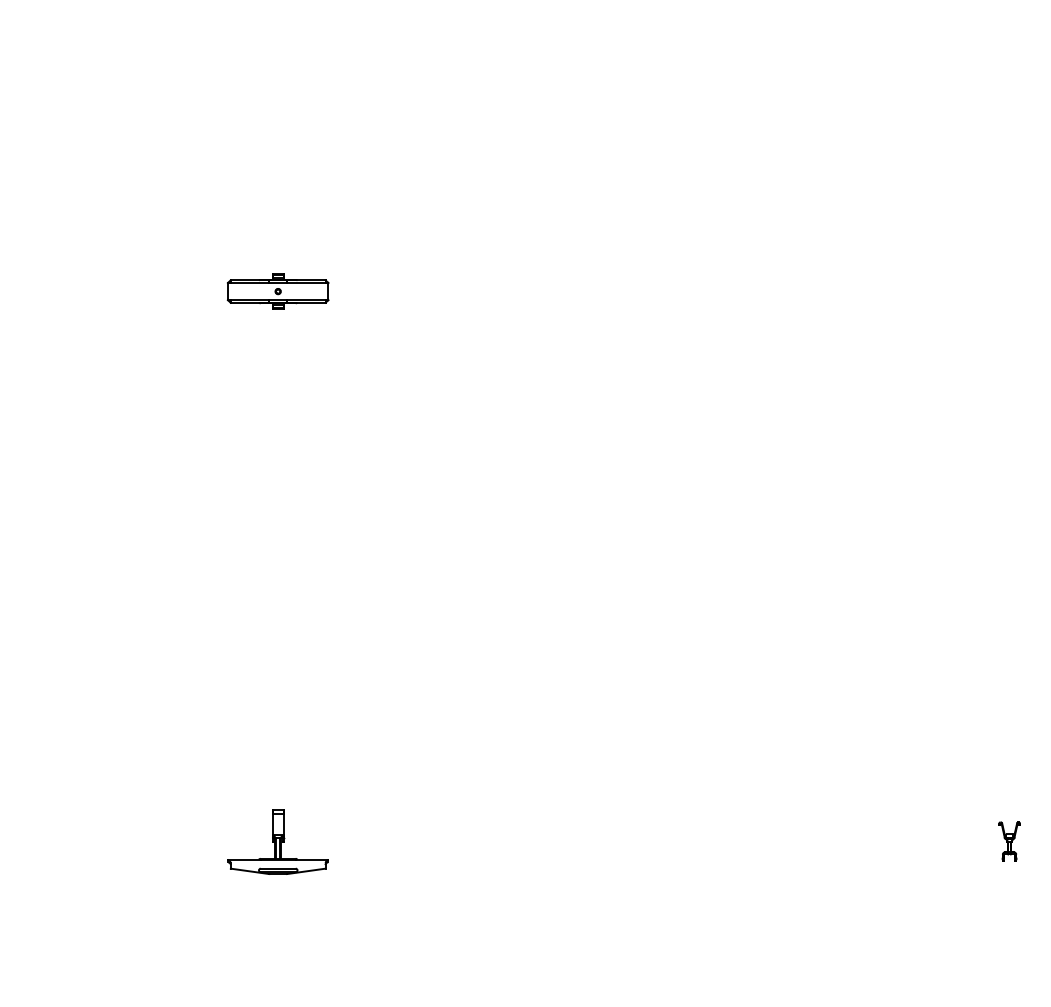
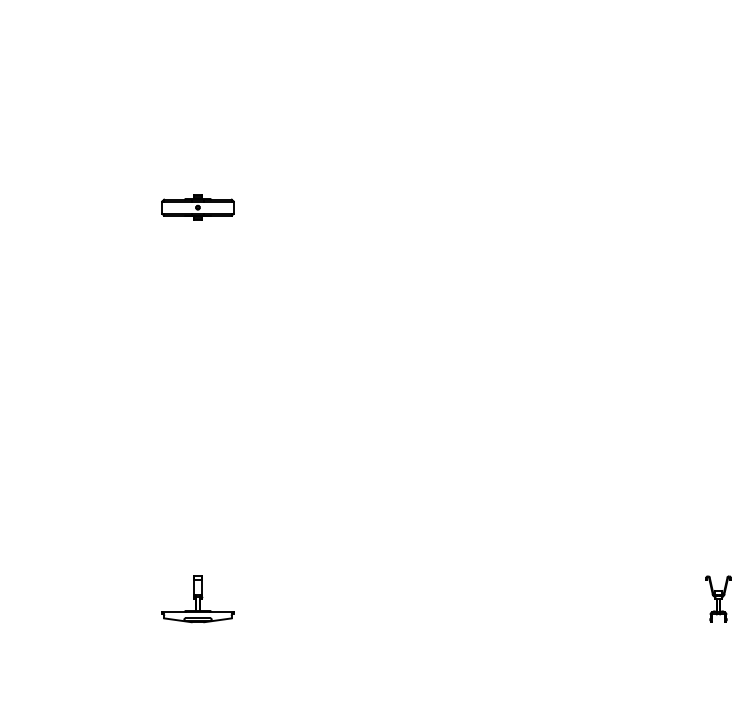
part: (1009, 840) -> (718, 598), size x1.67

